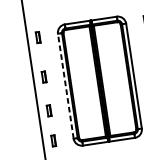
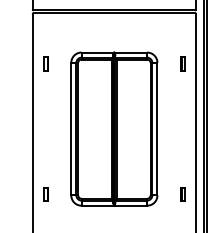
part: (43, 76) -> (45, 113), removed
line: (65, 85) -> (71, 128), dashed -> solid
part: (48, 110) -> (45, 156), removed

